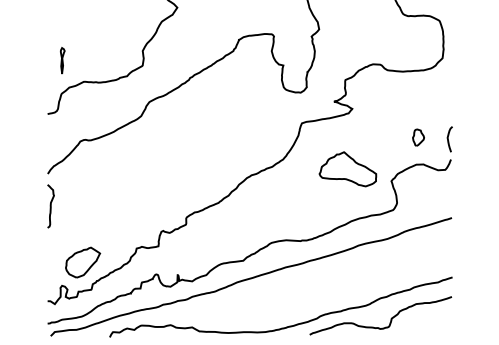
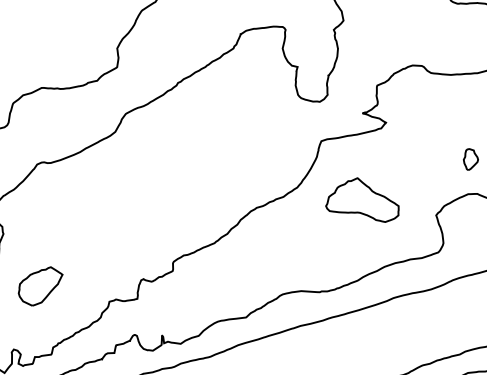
part: (62, 60) -> (14, 60), removed
part: (347, 169) -> (361, 200), moved
part: (83, 262) -> (41, 286), moved

